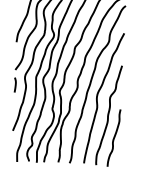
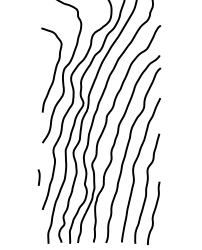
line: (14, 84) -> (38, 177), moved

